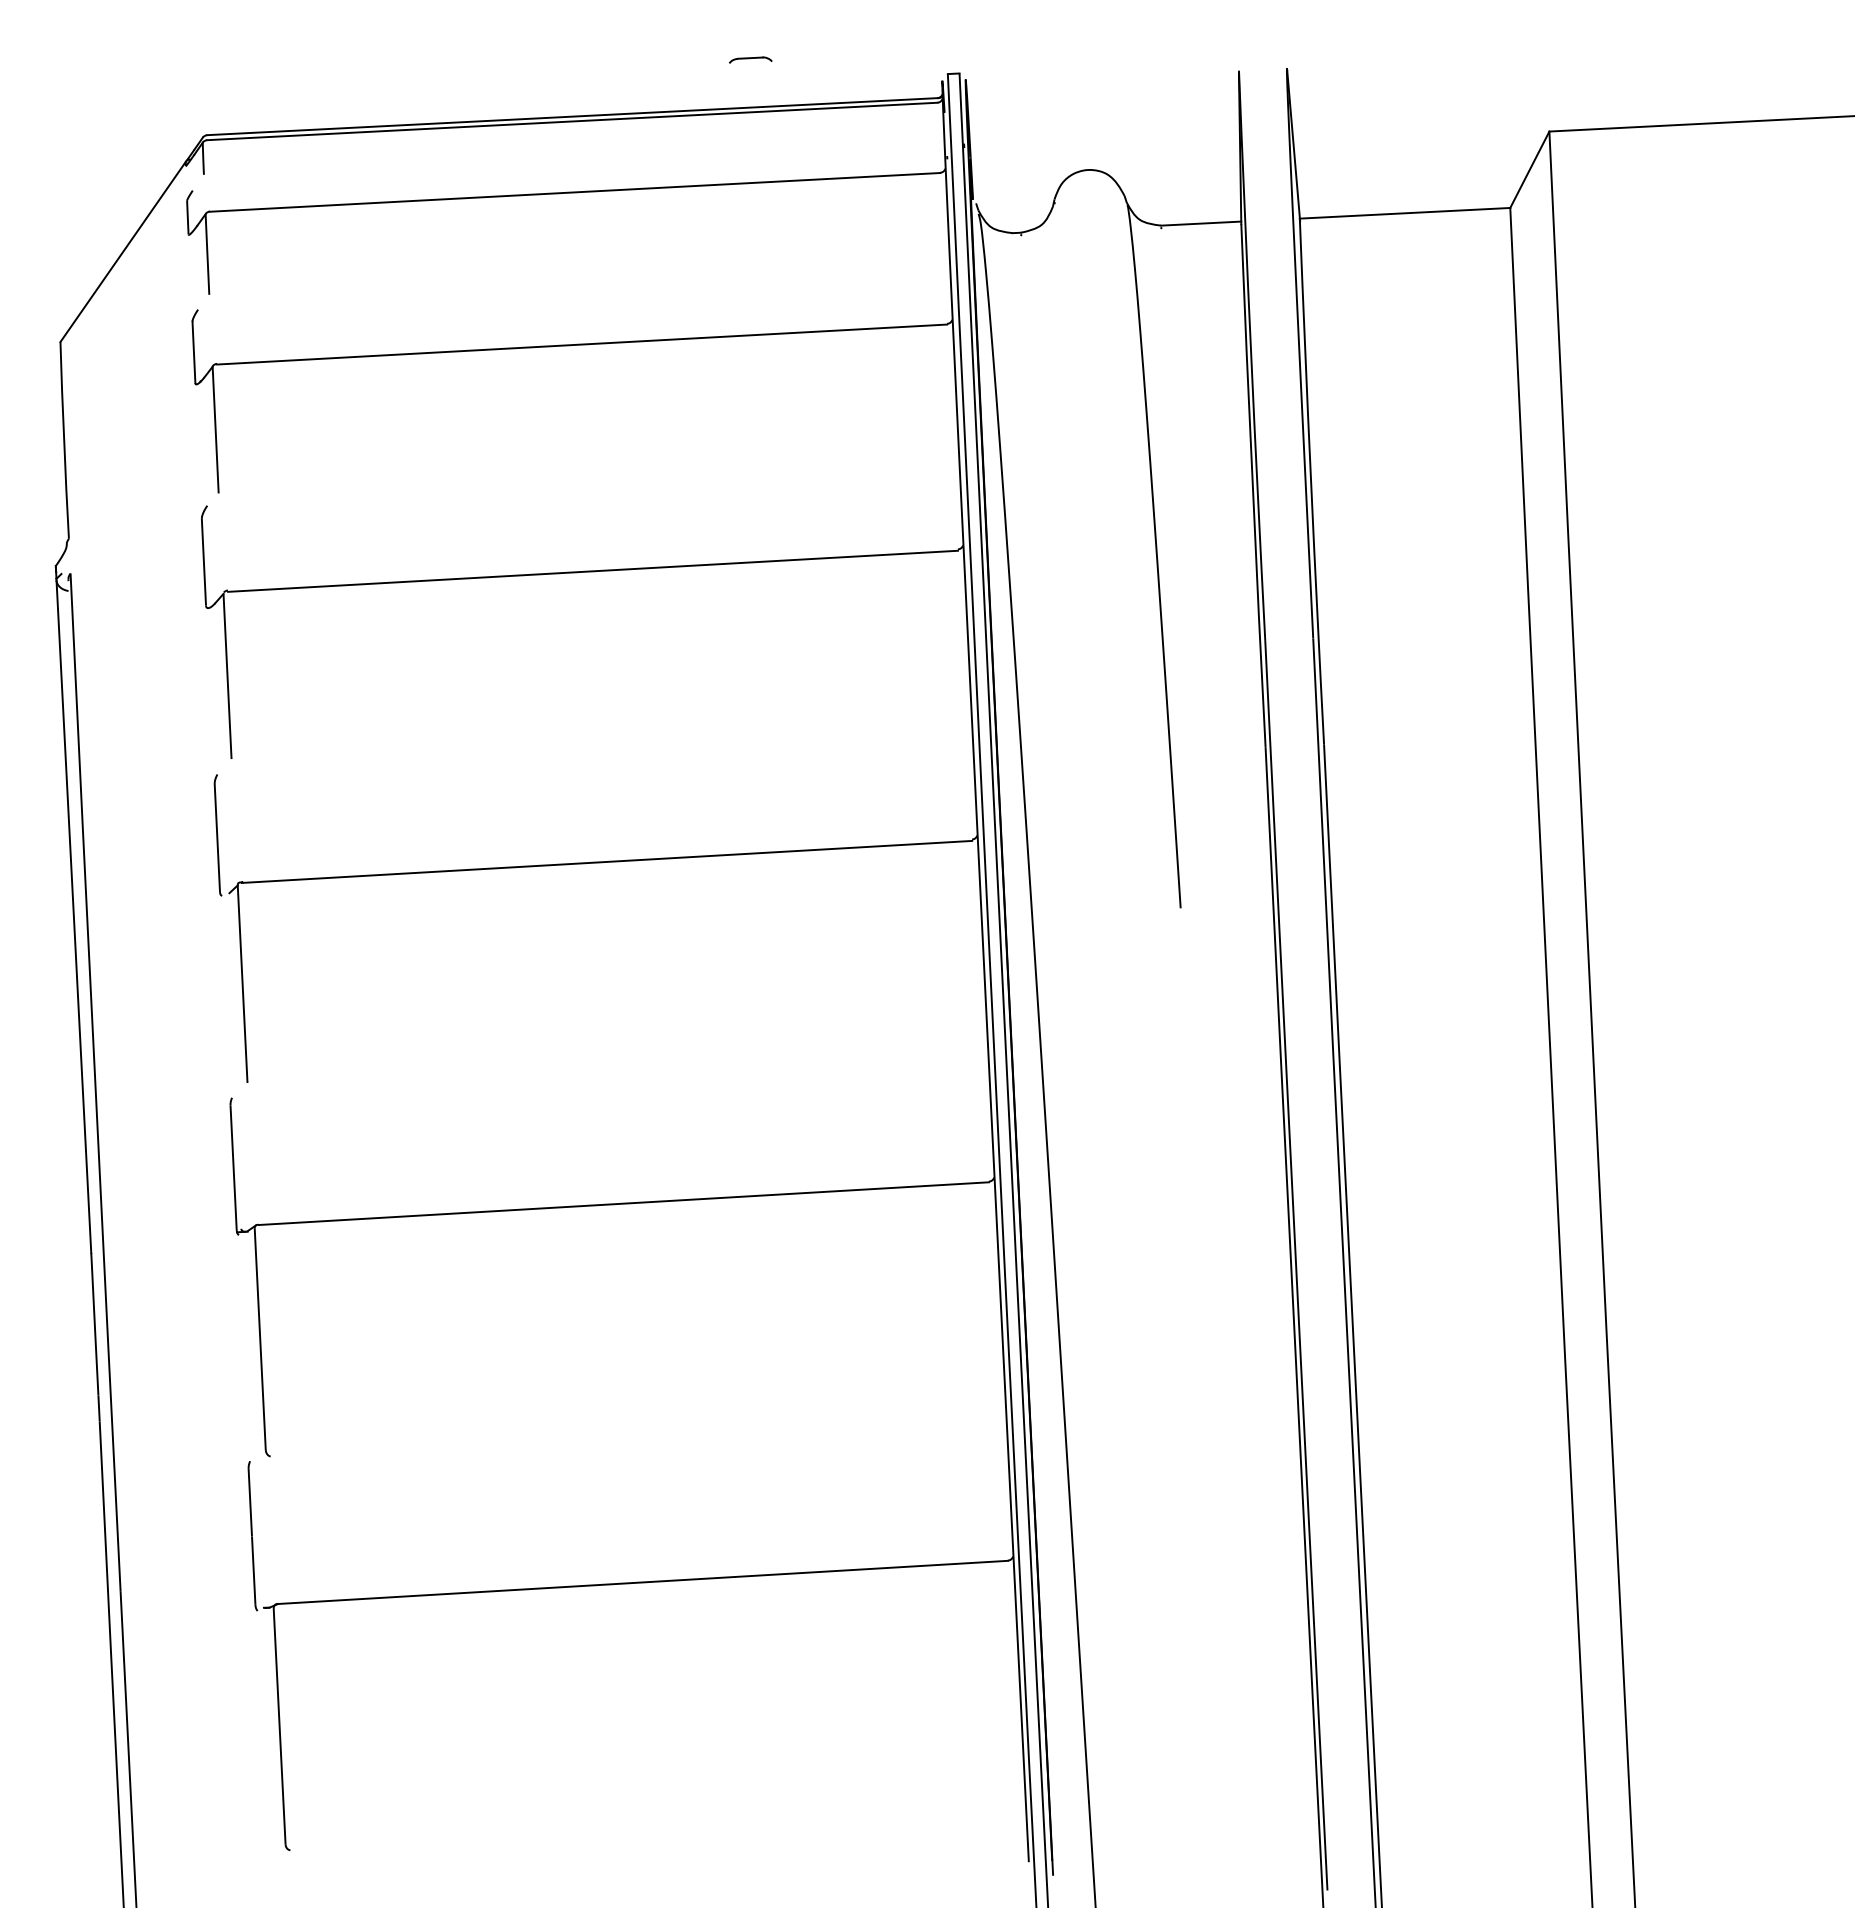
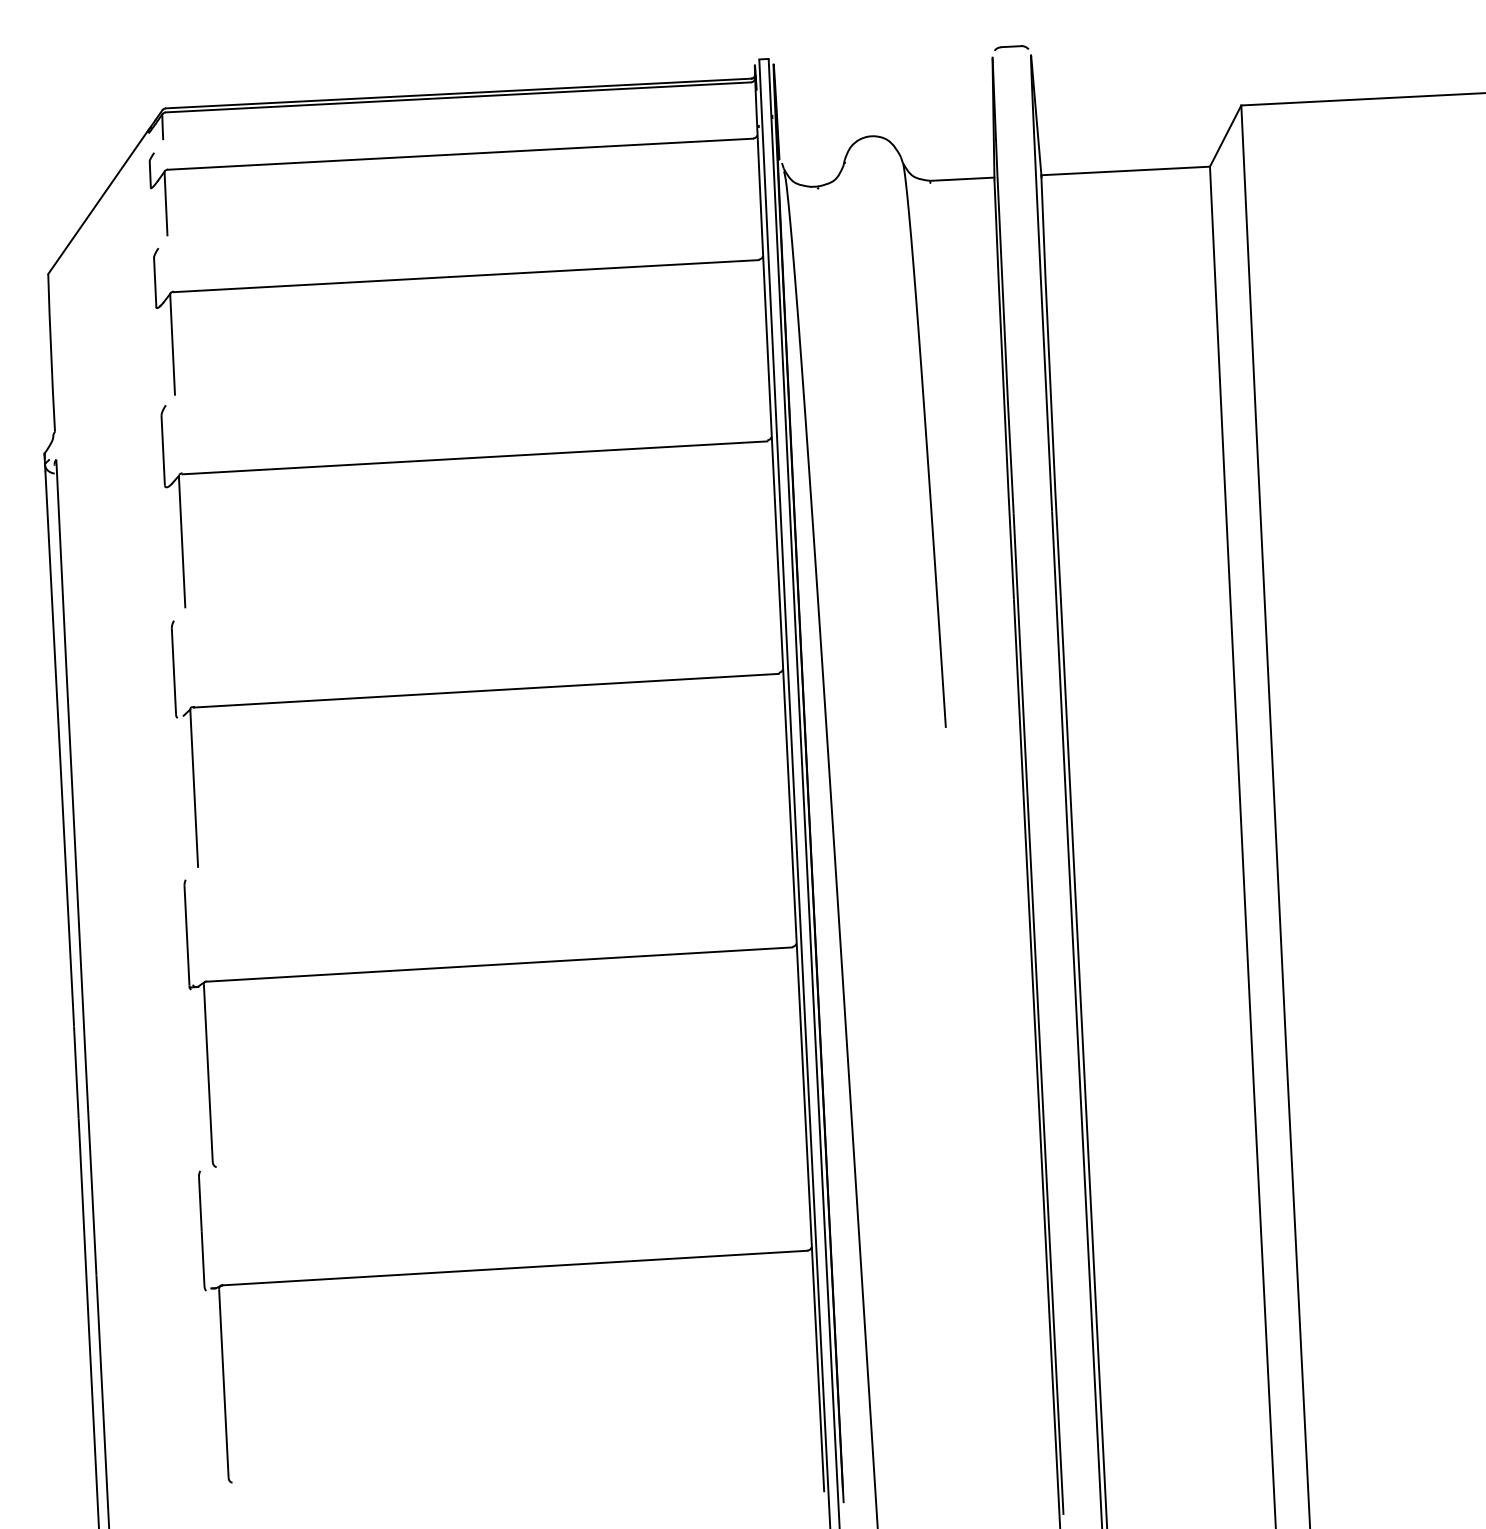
part: (750, 59) -> (1011, 47), moved

